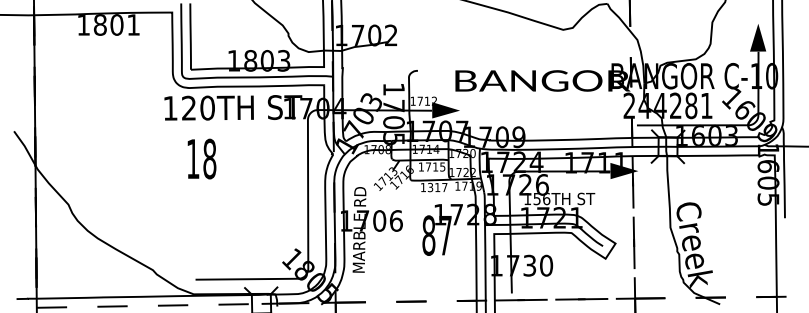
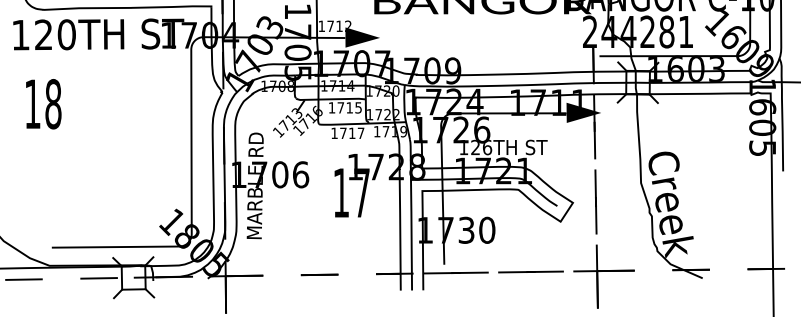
text: (201, 158) -> (43, 103), moved
text: (430, 187) -> (343, 133), 1317 -> 1717
text: (536, 198) -> (474, 146), 156TH -> 126TH
text: (428, 235) -> (340, 192), 87 -> 17

